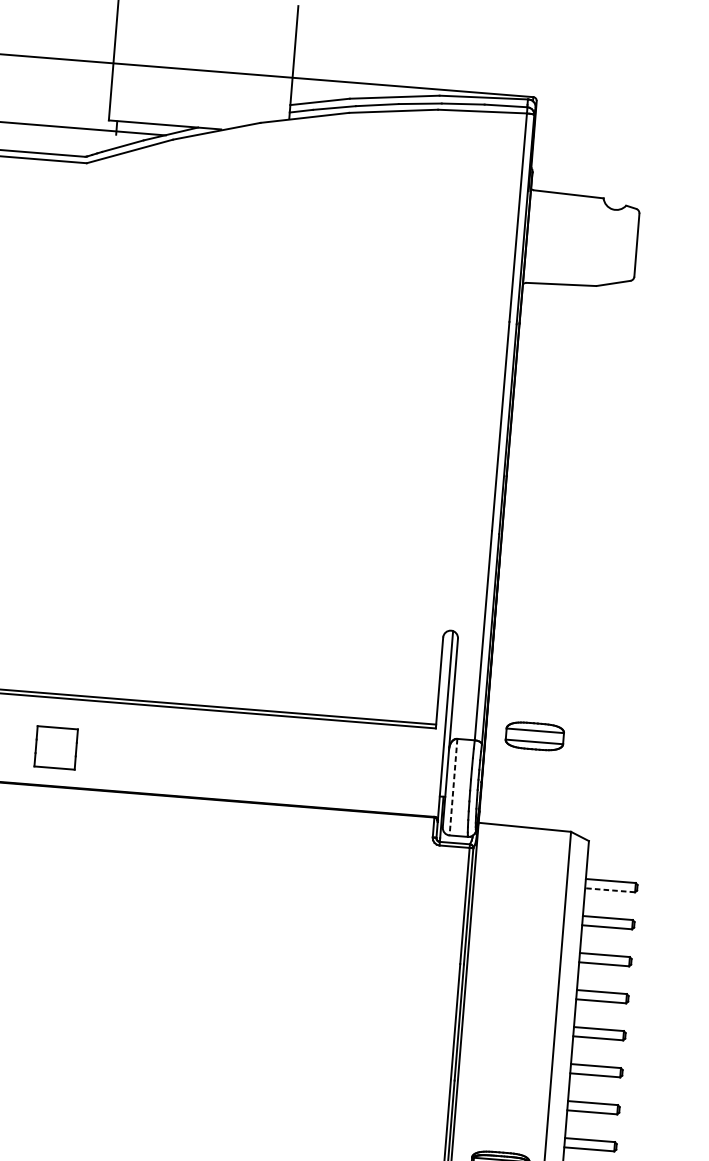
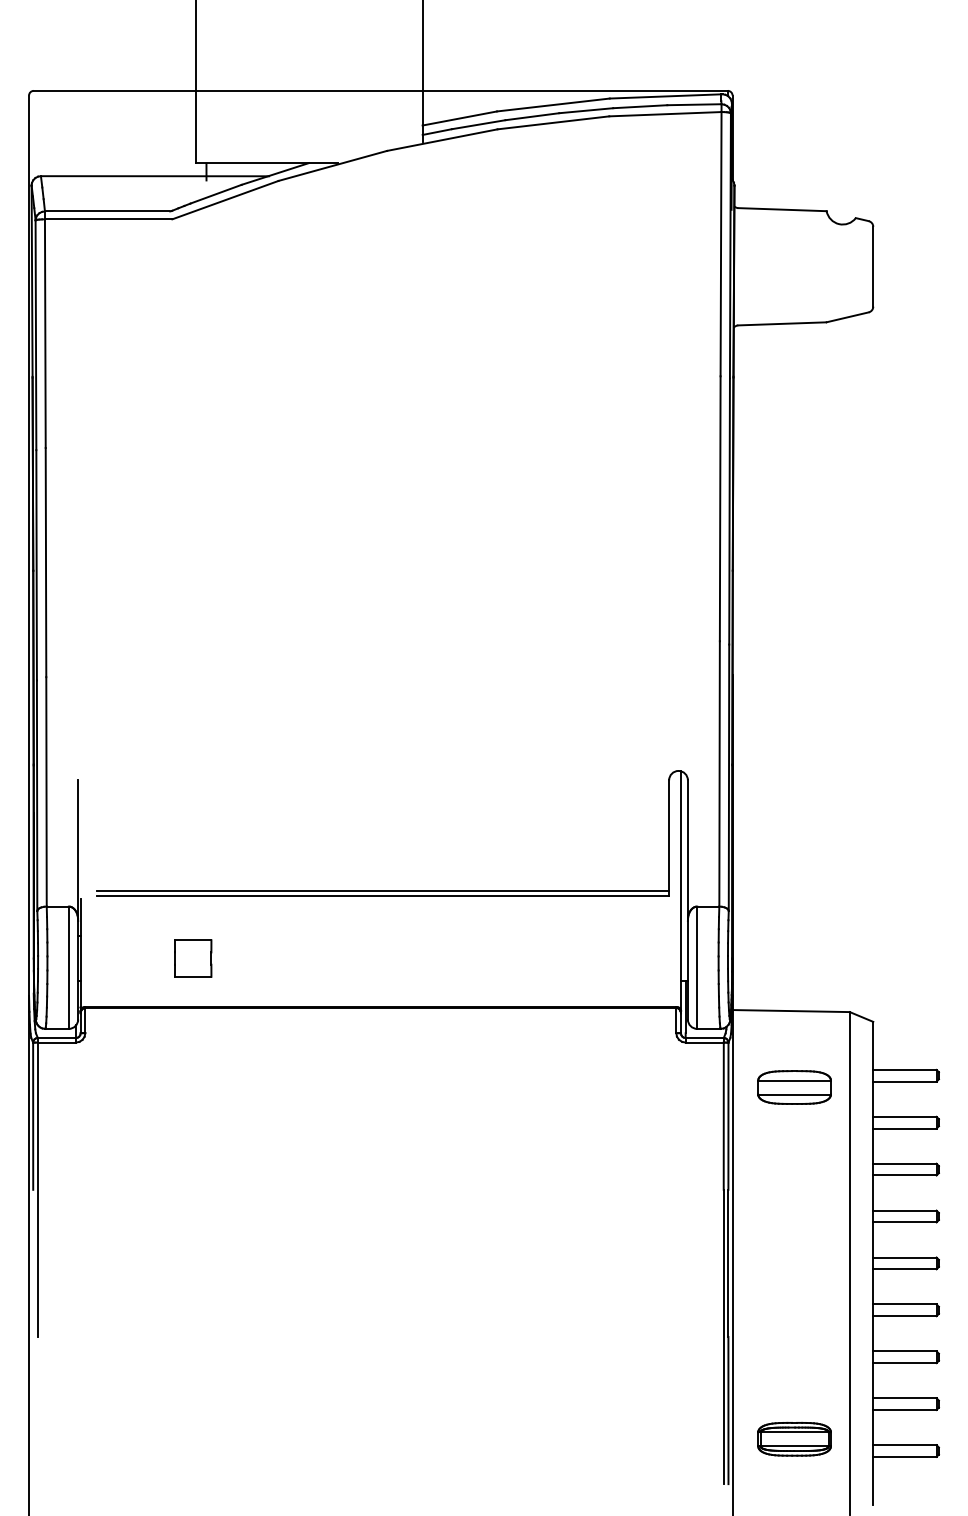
part: (534, 736) -> (794, 1087), moved
part: (56, 747) -> (193, 958), size x0.71
line: (453, 787) -> (697, 968), dashed -> solid
line: (609, 890) -> (904, 1081), dashed -> solid

